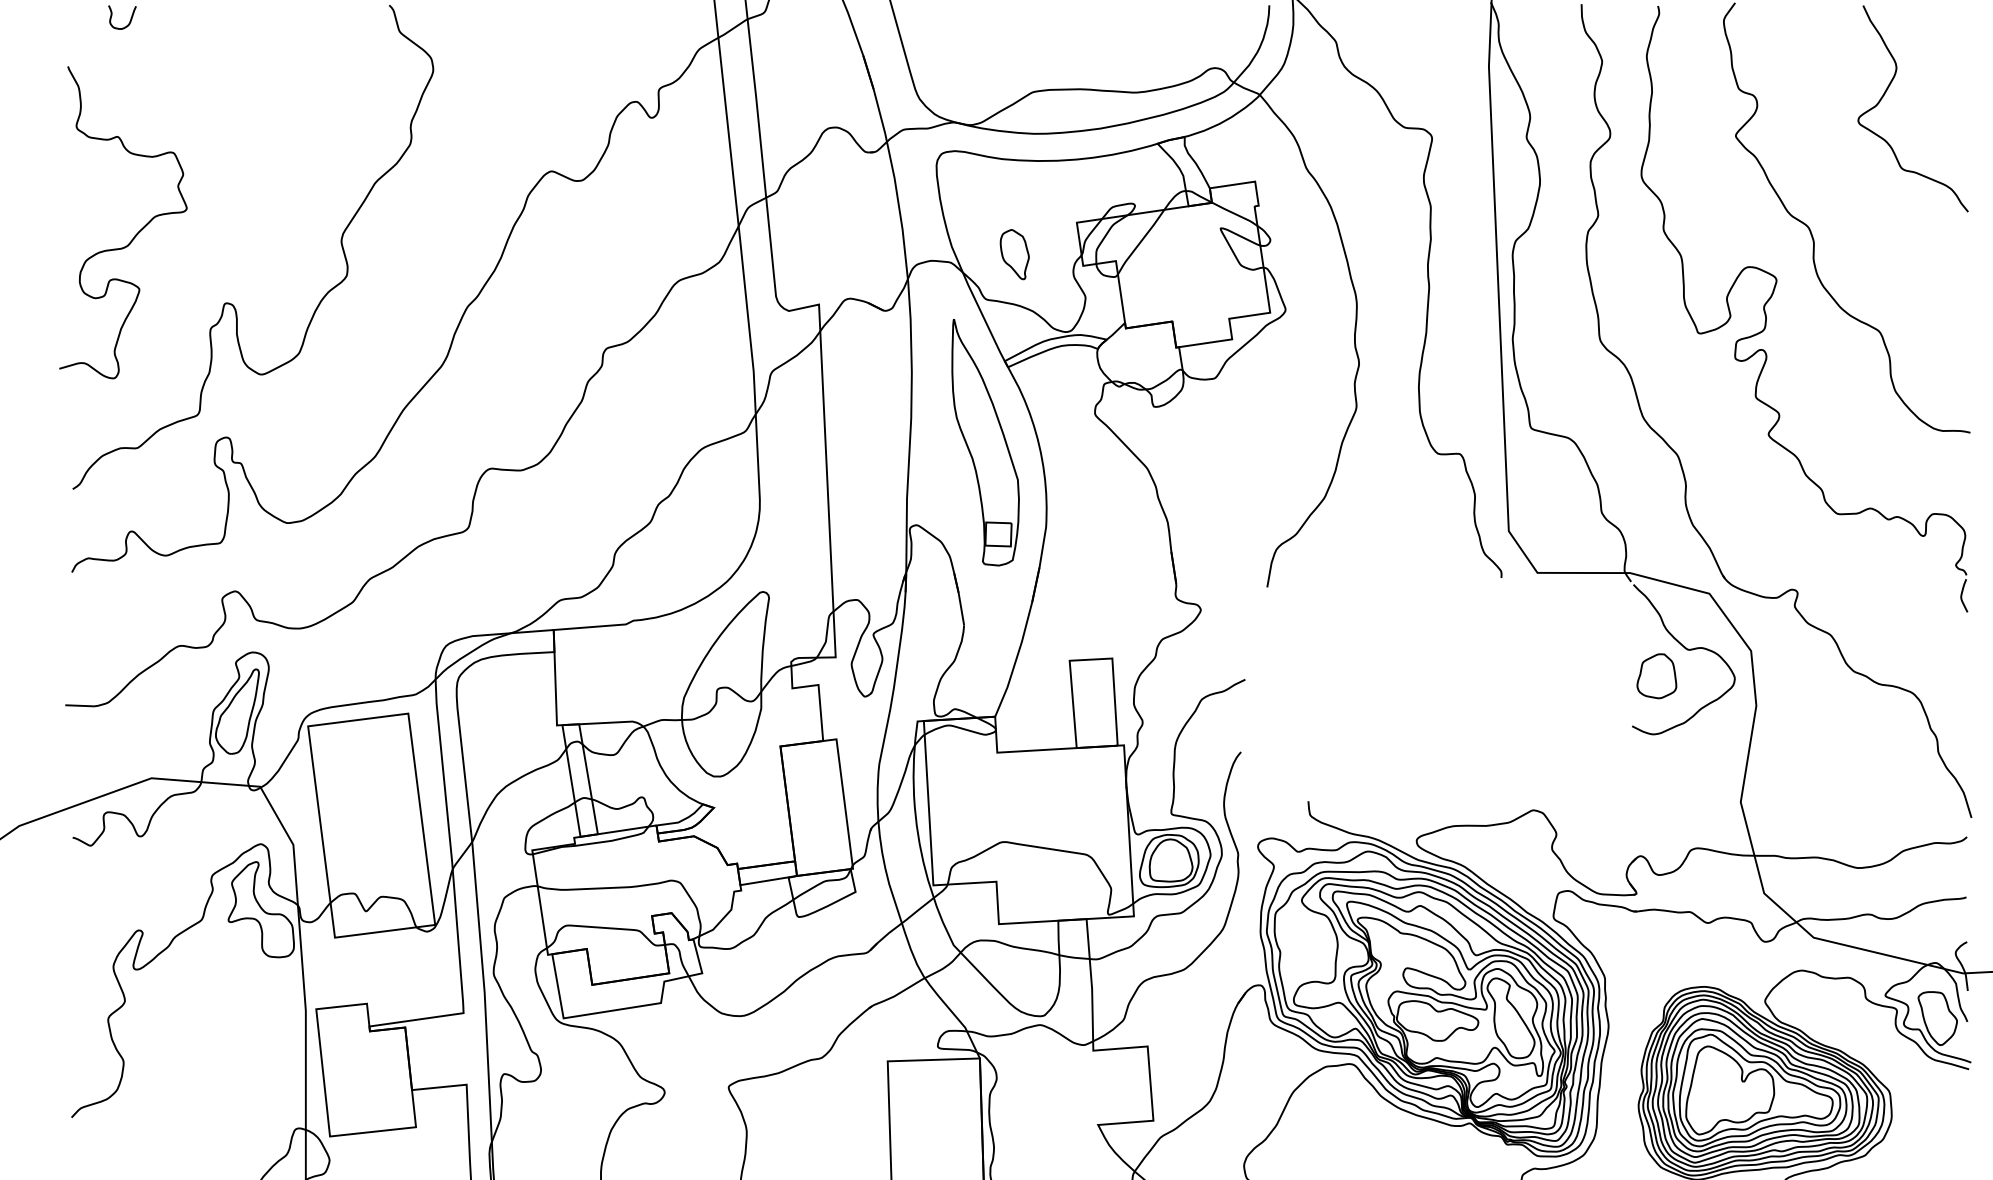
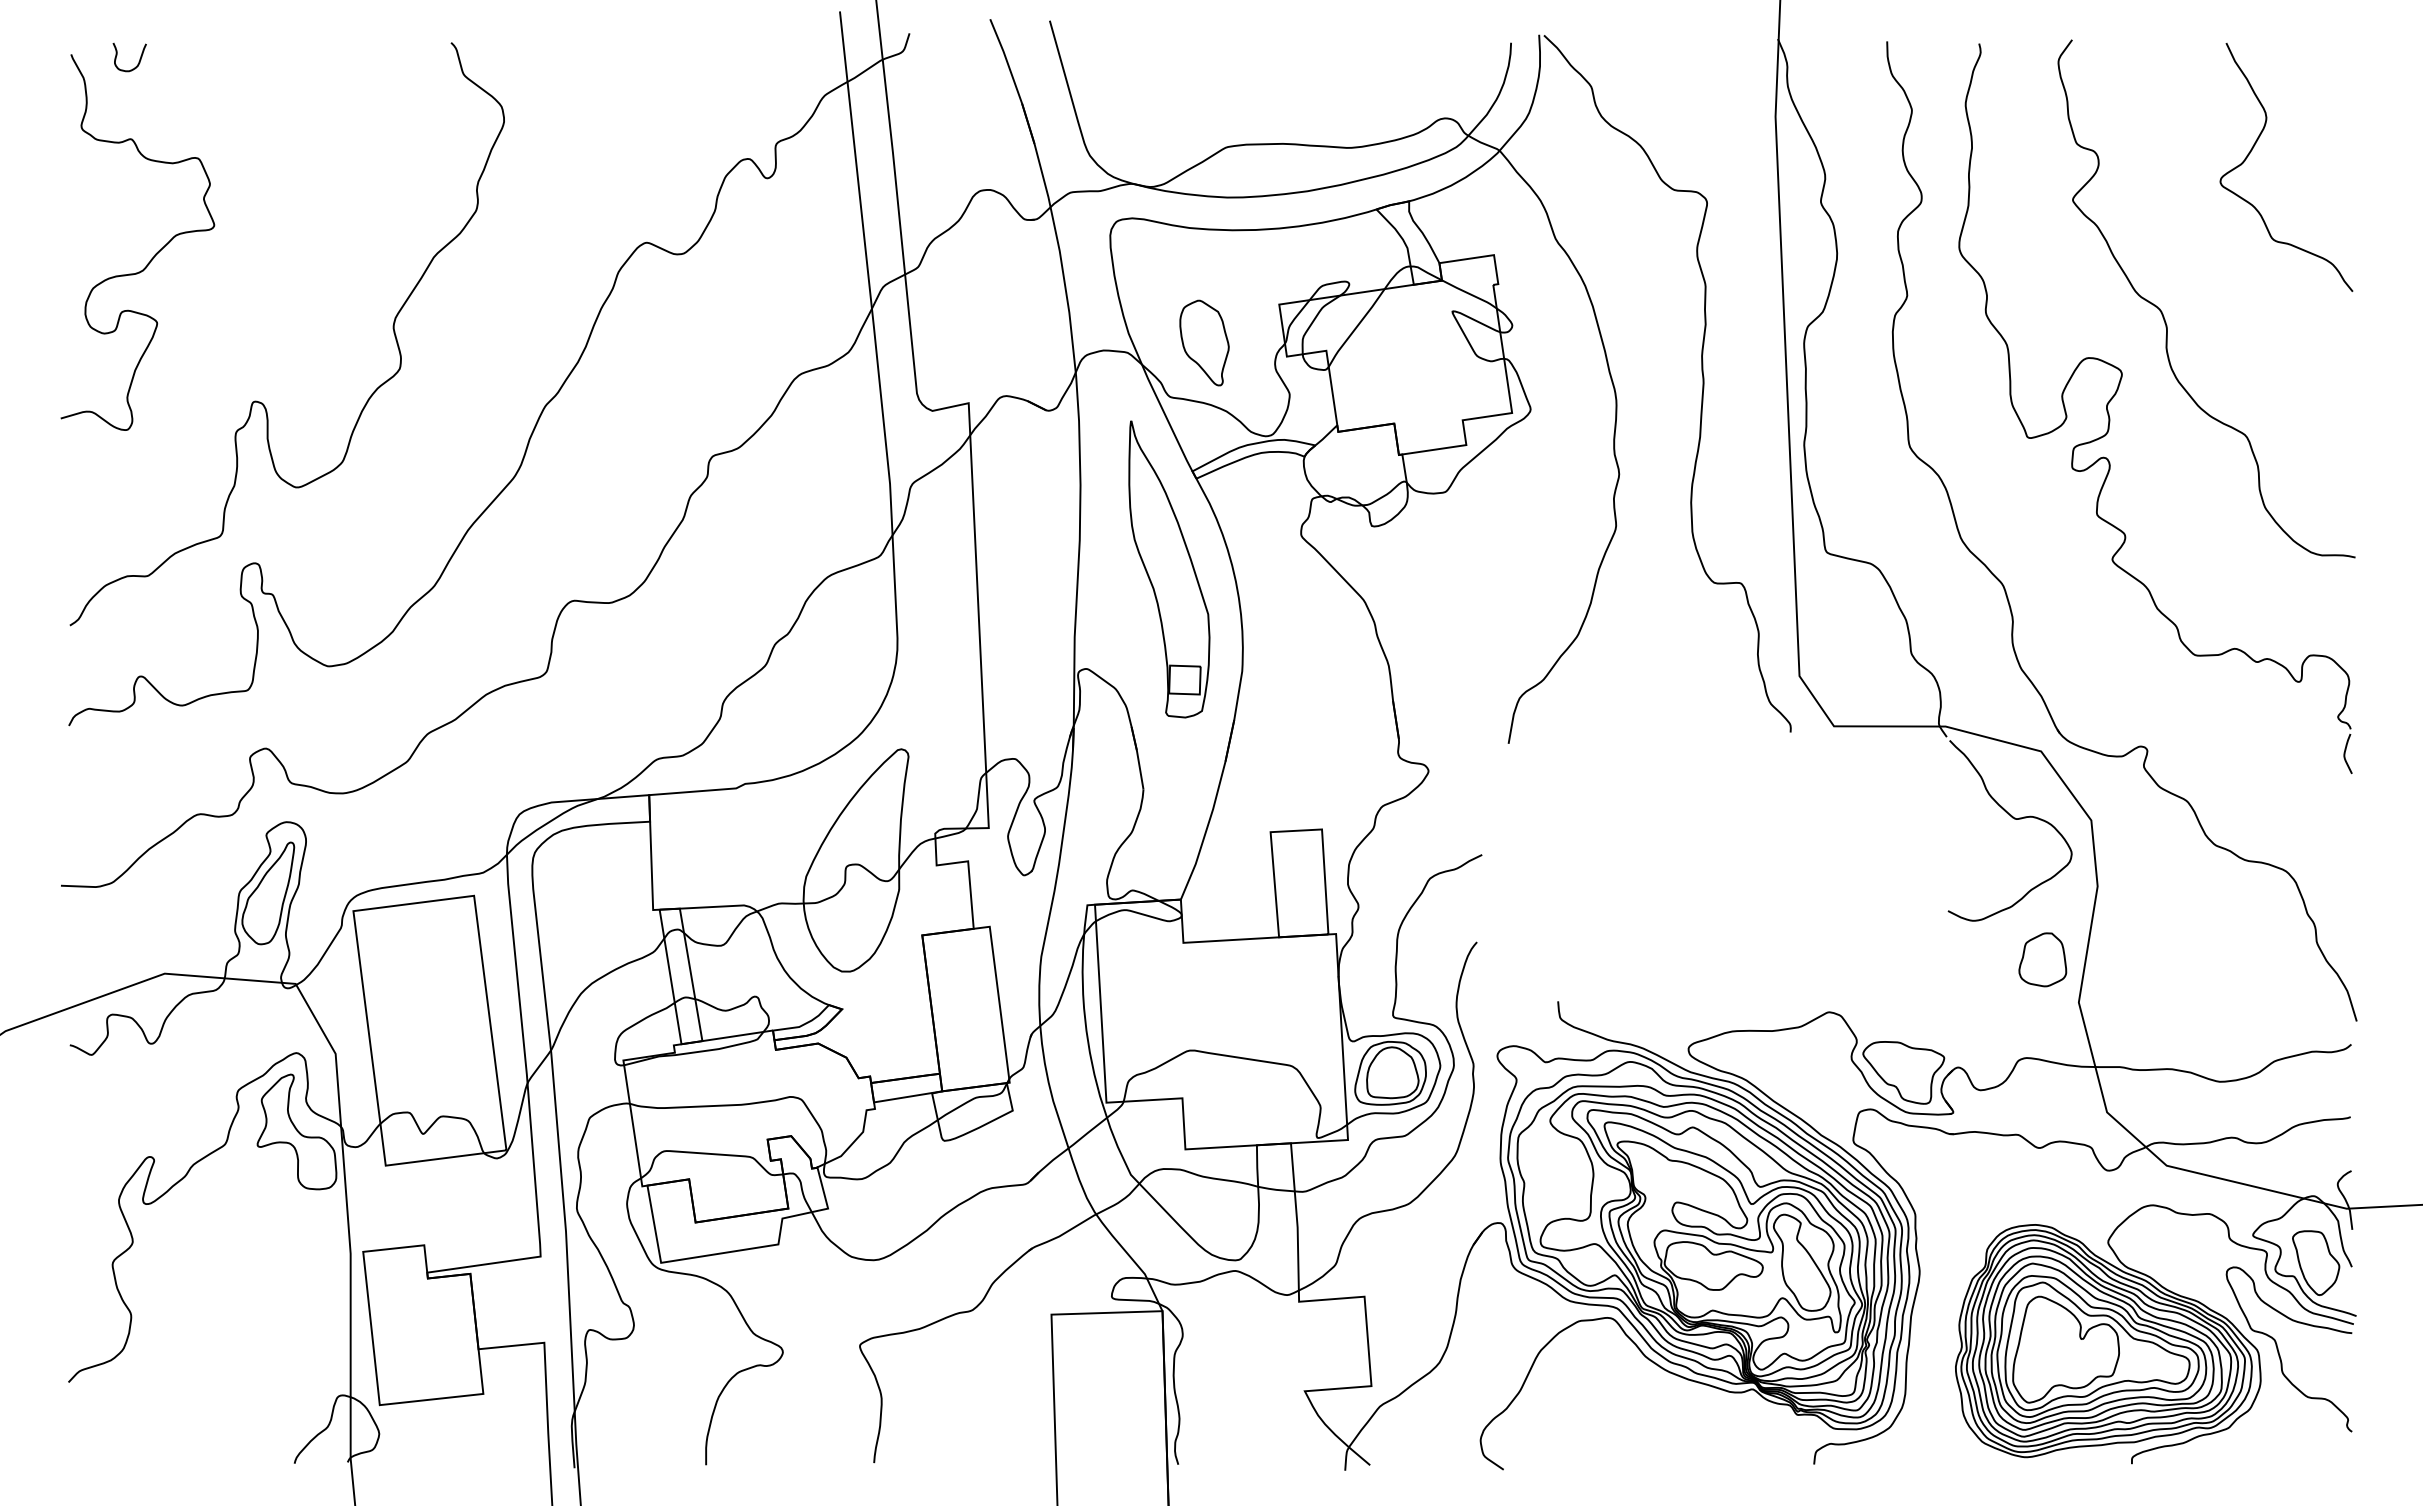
curve: (137, 232) -> (154, 254), moved
part: (1014, 254) -> (1204, 342), size x1.43
part: (1656, 675) -> (2042, 959), moved
part: (1595, 860) -> (1903, 1072), added
curve: (1907, 1091) -> (2279, 1351), added

